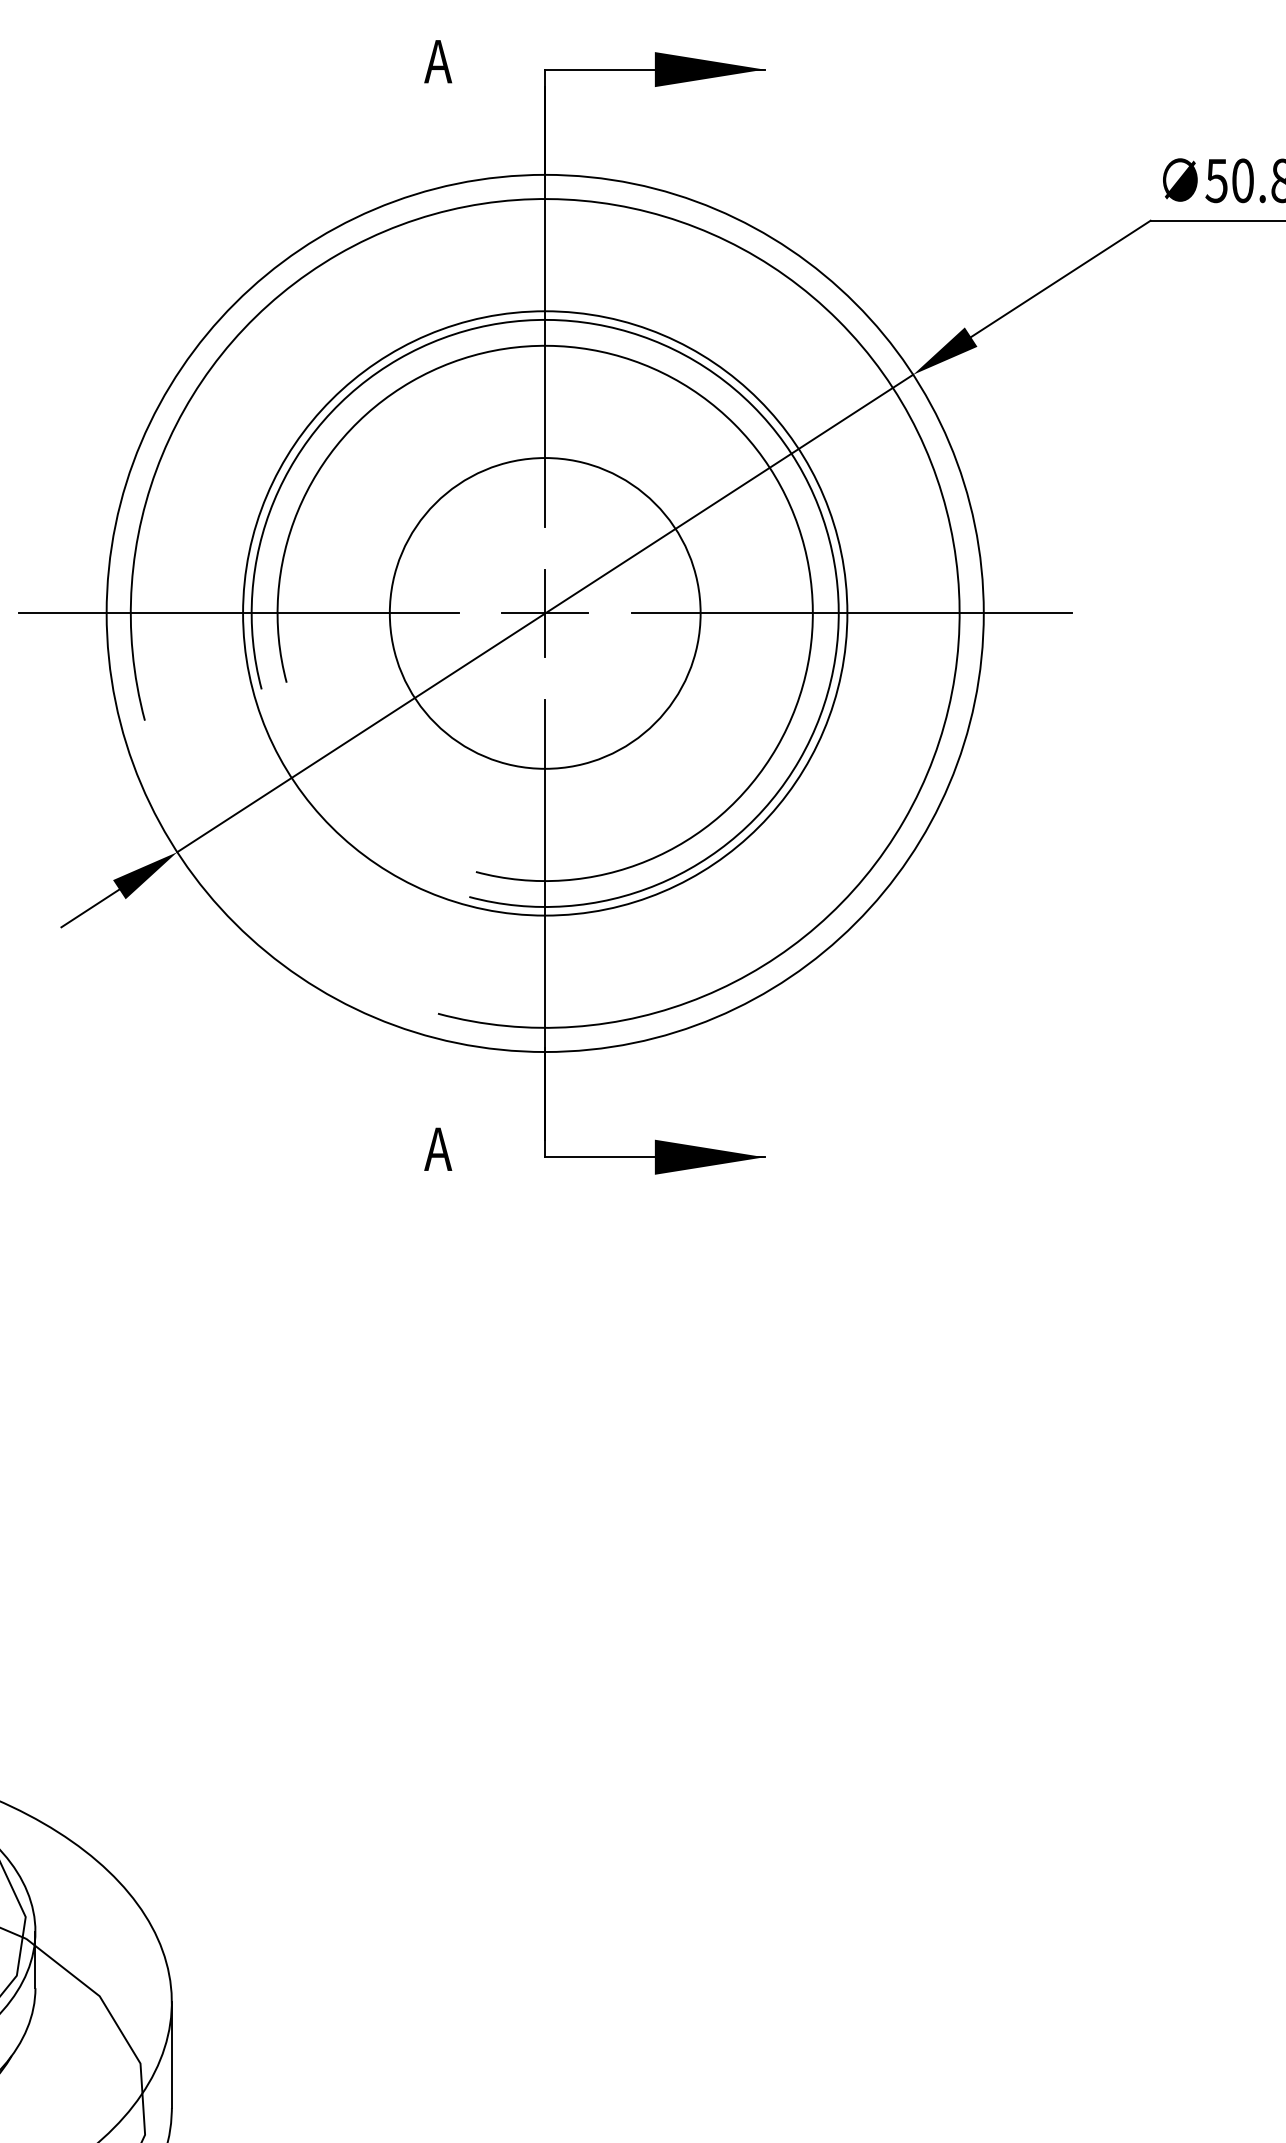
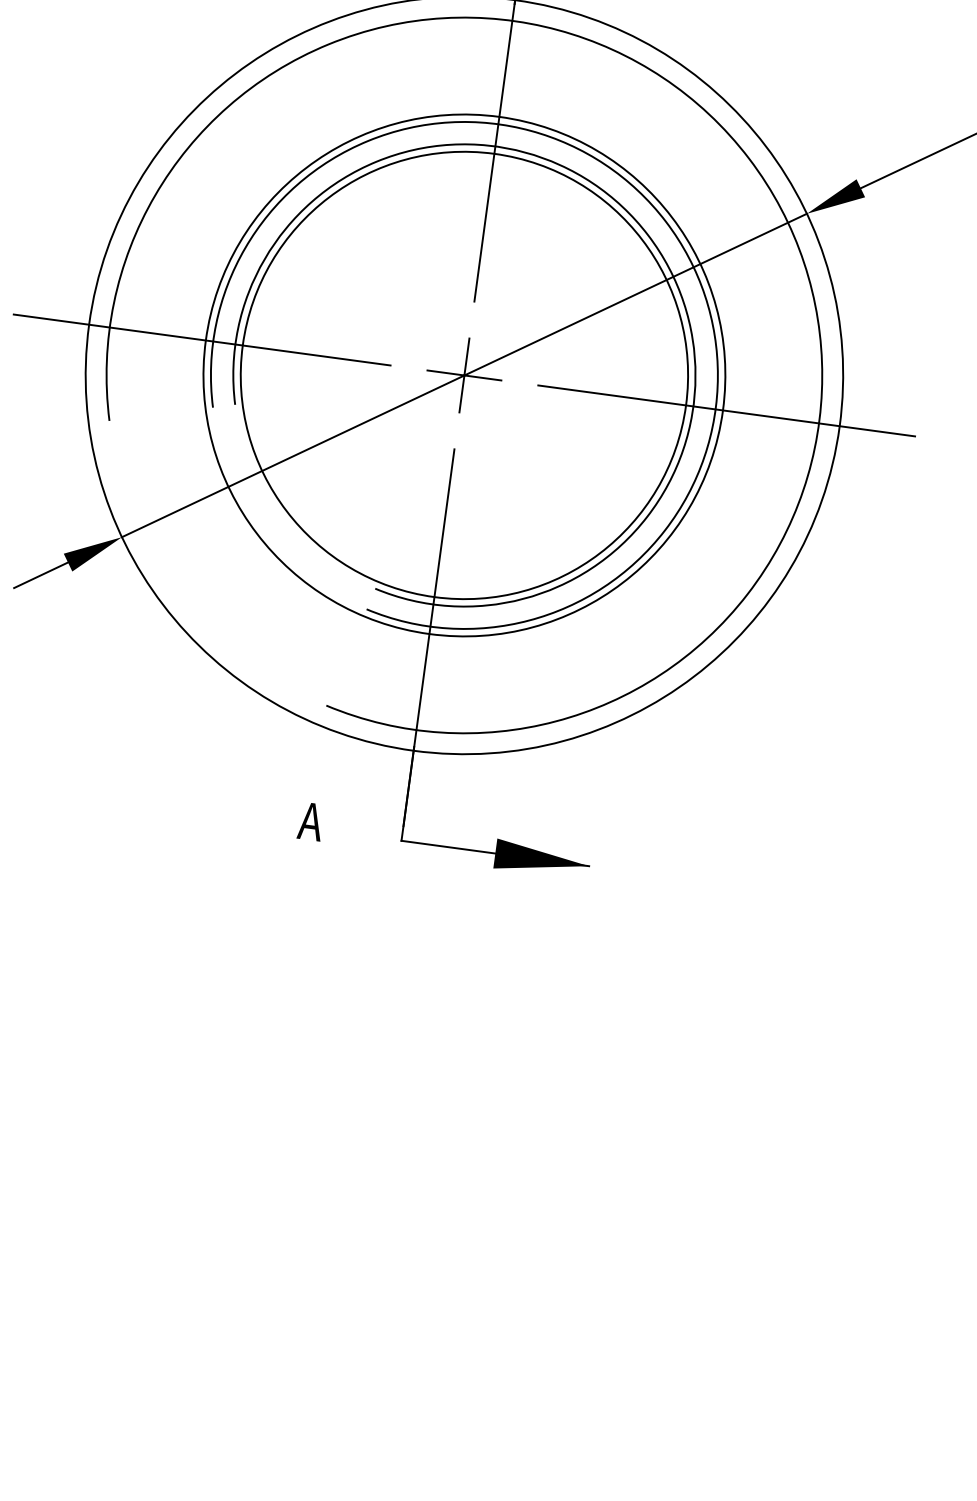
circle: (545, 613) -> (464, 375), size x1.67

